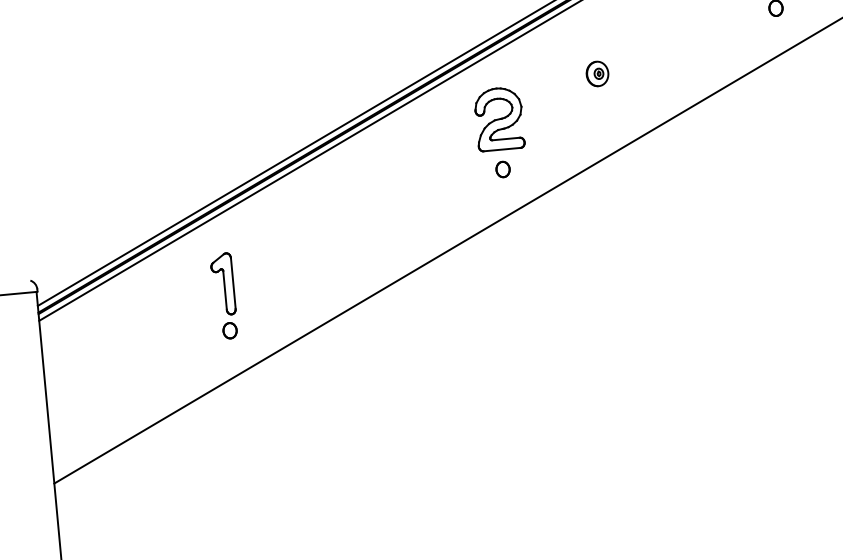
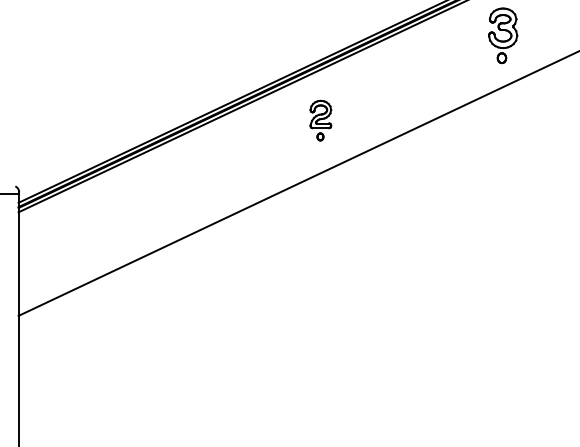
part: (597, 72) -> (385, 88), removed
part: (500, 132) -> (320, 120), size x0.7
part: (223, 296) -> (136, 207), removed

